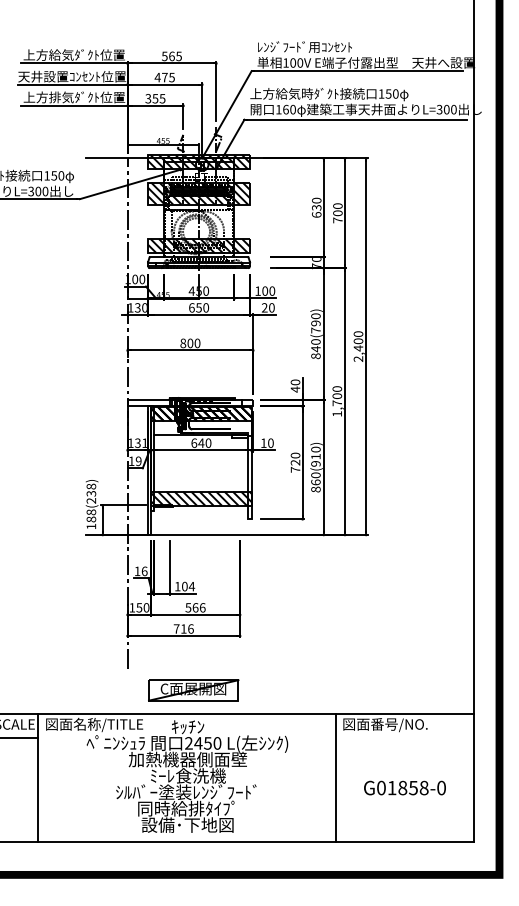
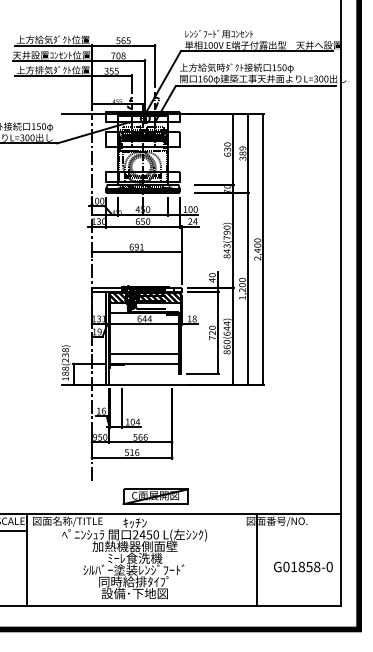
text: (164, 77) -> (118, 55), 475 -> 708
hatch: (199, 162) -> (143, 117), removed
hatch: (199, 193) -> (143, 139), removed
text: (337, 213) -> (242, 153), 700 -> 389
hatch: (199, 246) -> (143, 177), removed
text: (271, 307) -> (195, 221), 20 -> 24
text: (315, 341) -> (226, 245), 840(790) -> 843(790)
text: (190, 343) -> (136, 247), 800 -> 691
text: (336, 403) -> (241, 290), 1,700 -> 1,200
text: (208, 442) -> (149, 318), 640 -> 644
text: (270, 443) -> (194, 319), 10 -> 18
text: (315, 456) -> (226, 328), 860(910) -> 860(644)
hatch: (201, 498) -> (144, 358), removed
text: (132, 607) -> (95, 437), 150 -> 950
text: (176, 628) -> (126, 452), 716 -> 516
part: (193, 690) -> (155, 496), moved
line: (335, 777) -> (256, 559), moved
text: (404, 787) -> (303, 566), moved

